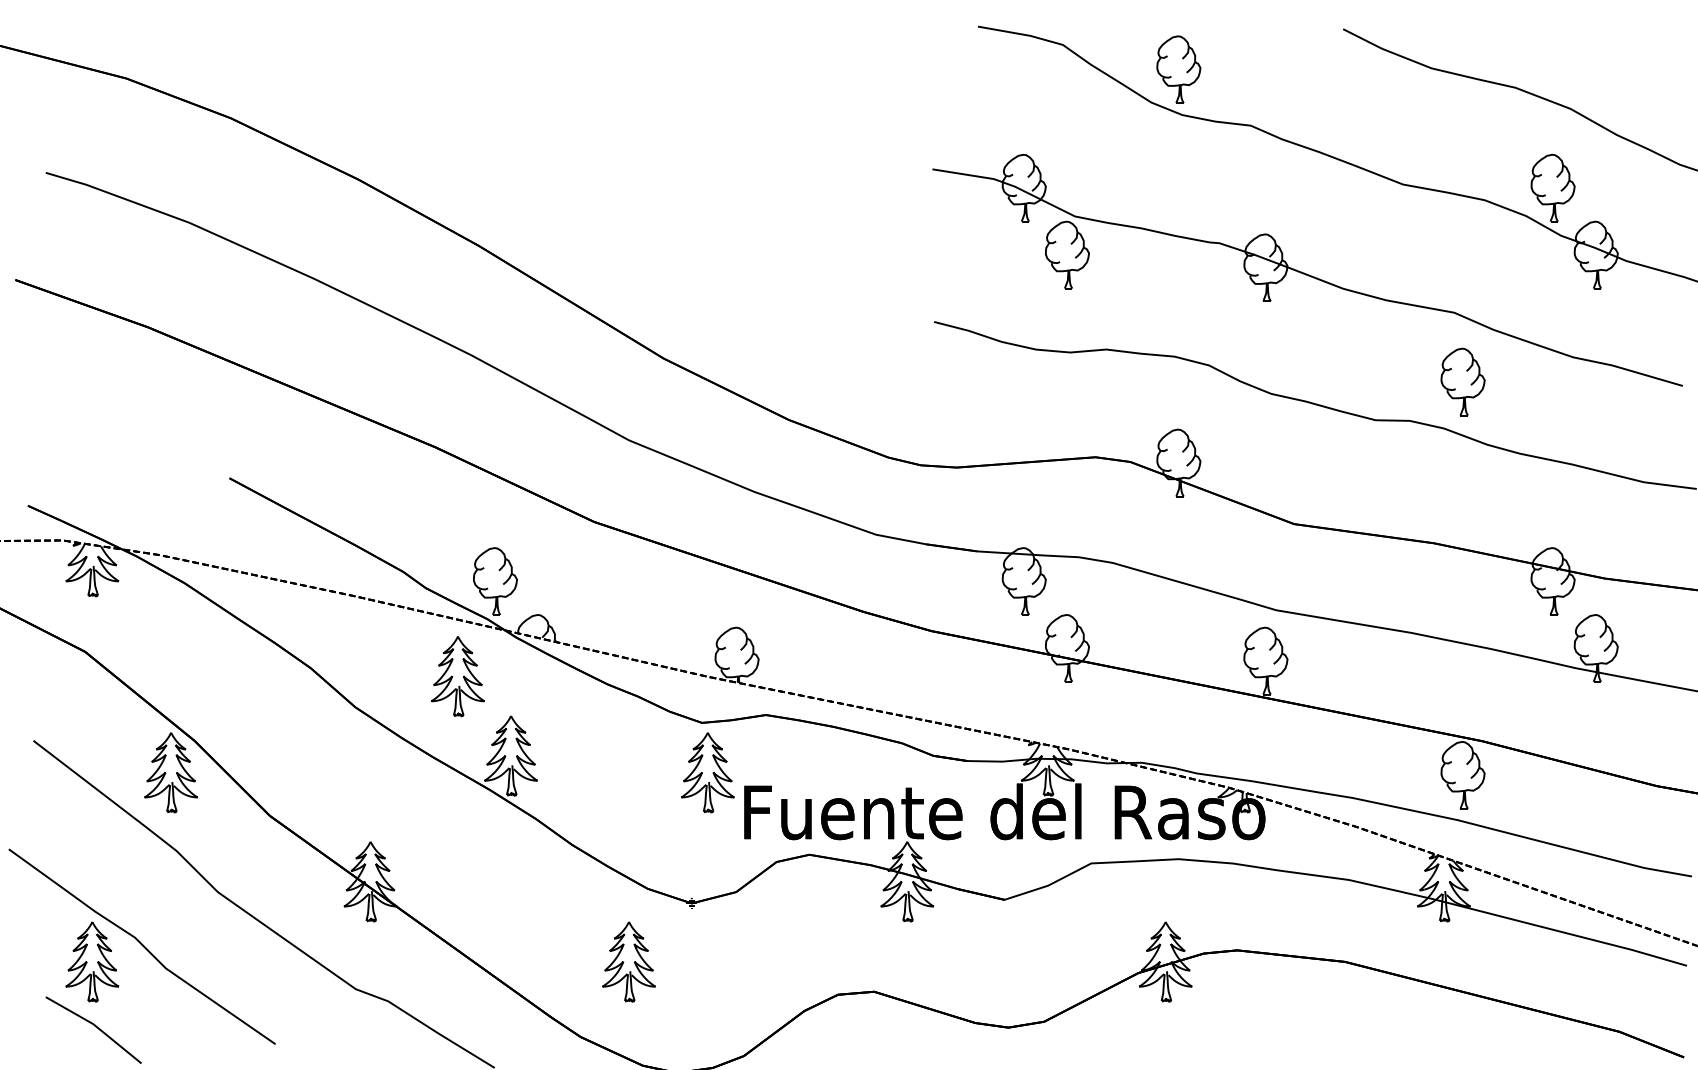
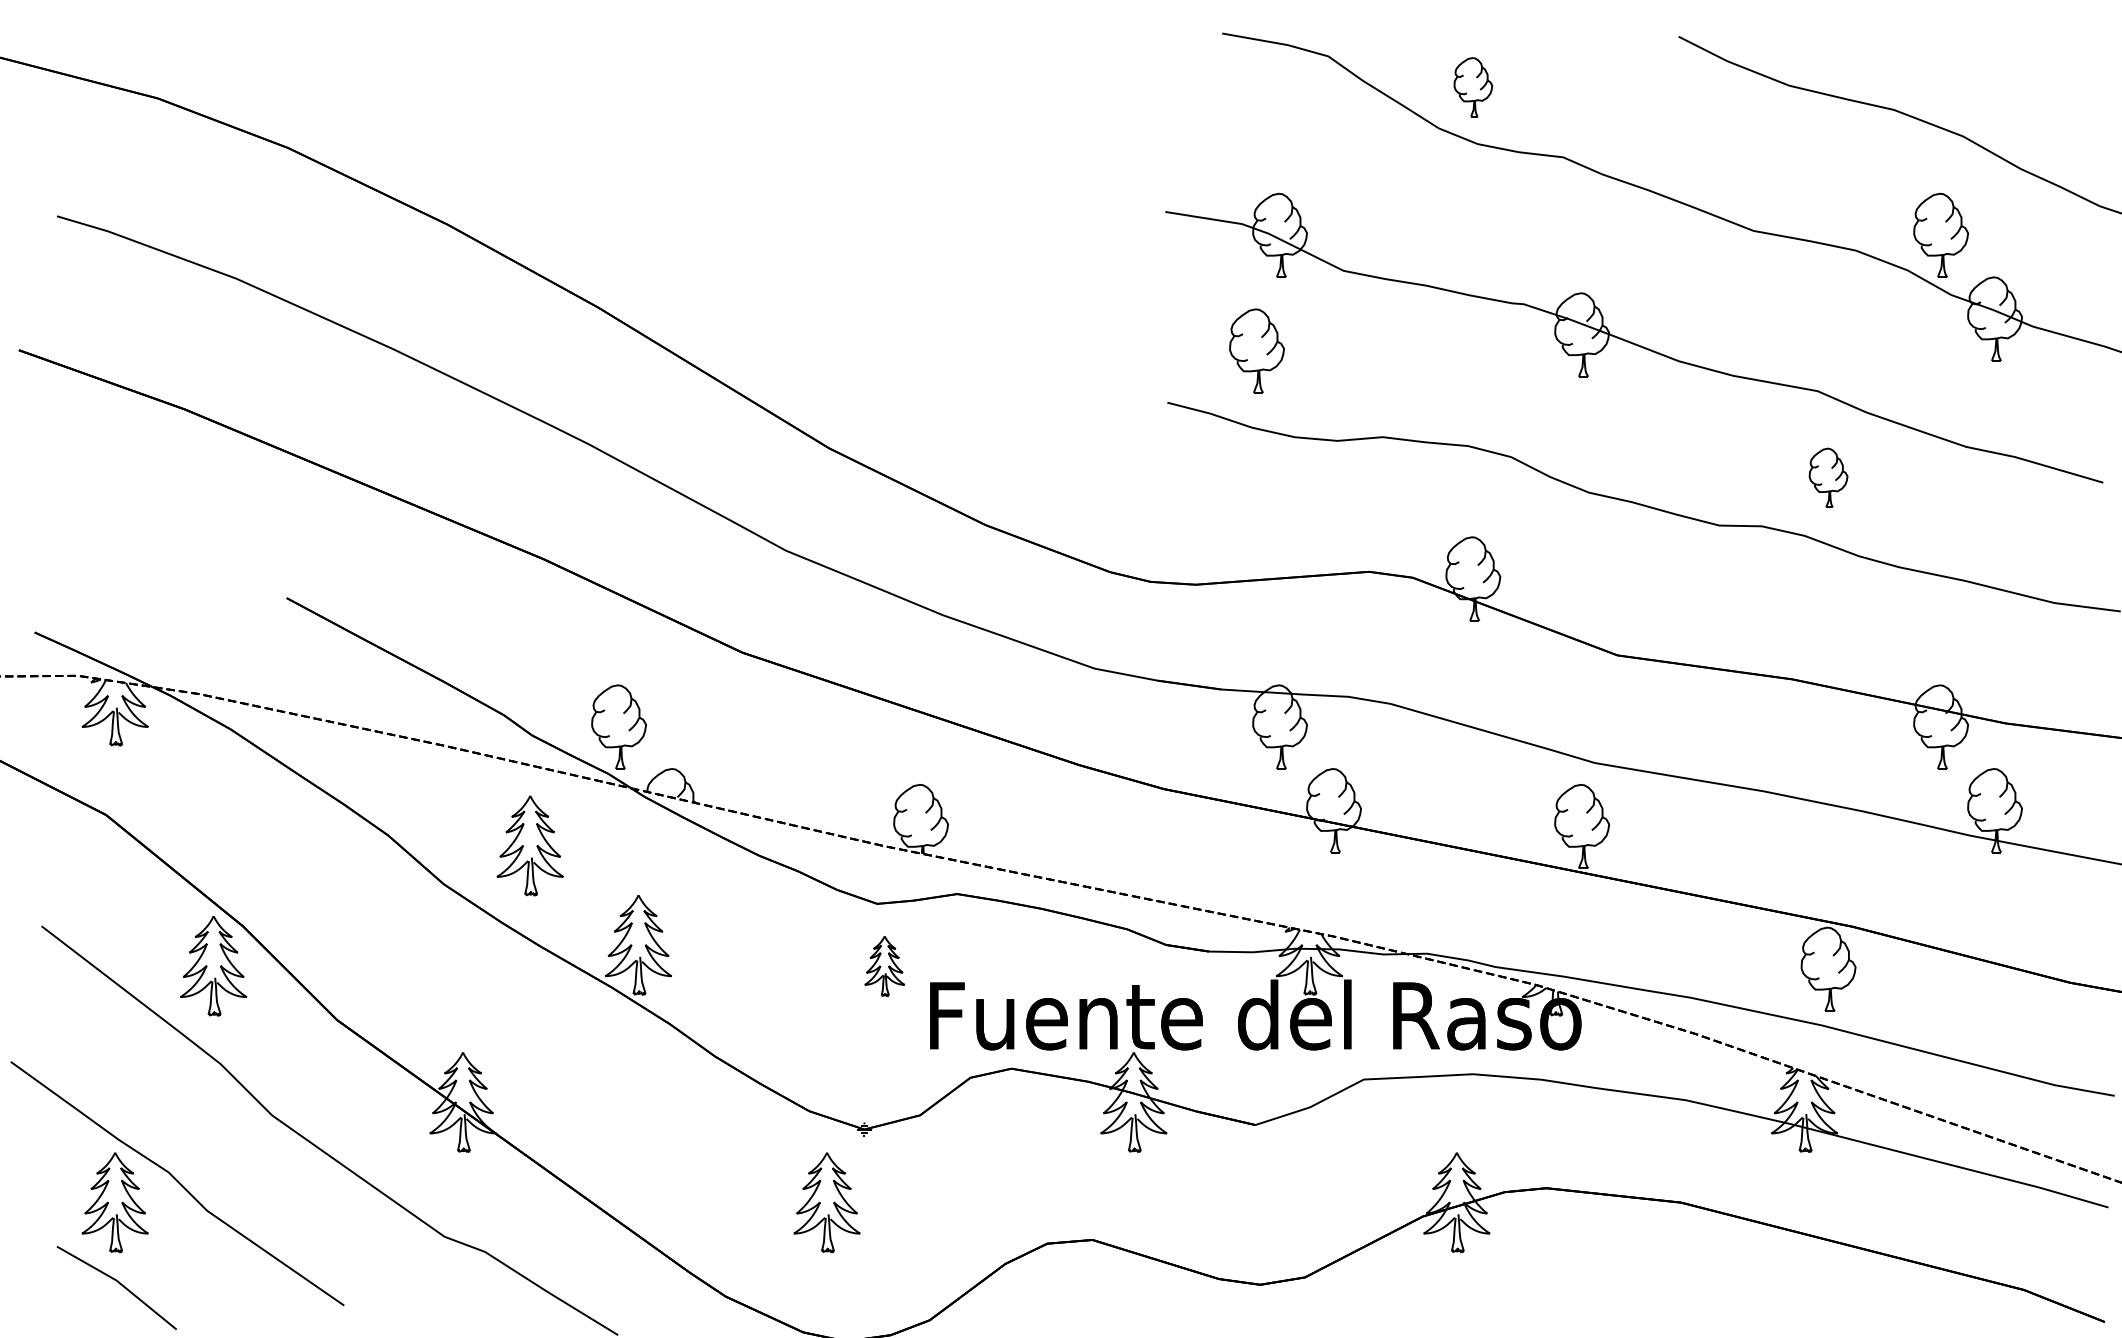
part: (1179, 68) -> (1473, 86), size x0.7
part: (1067, 254) -> (1256, 350), moved
part: (1463, 381) -> (1828, 477), size x0.7
part: (457, 676) -> (529, 845), moved
part: (707, 773) -> (884, 966), size x0.6
part: (628, 961) -> (826, 1202), moved

